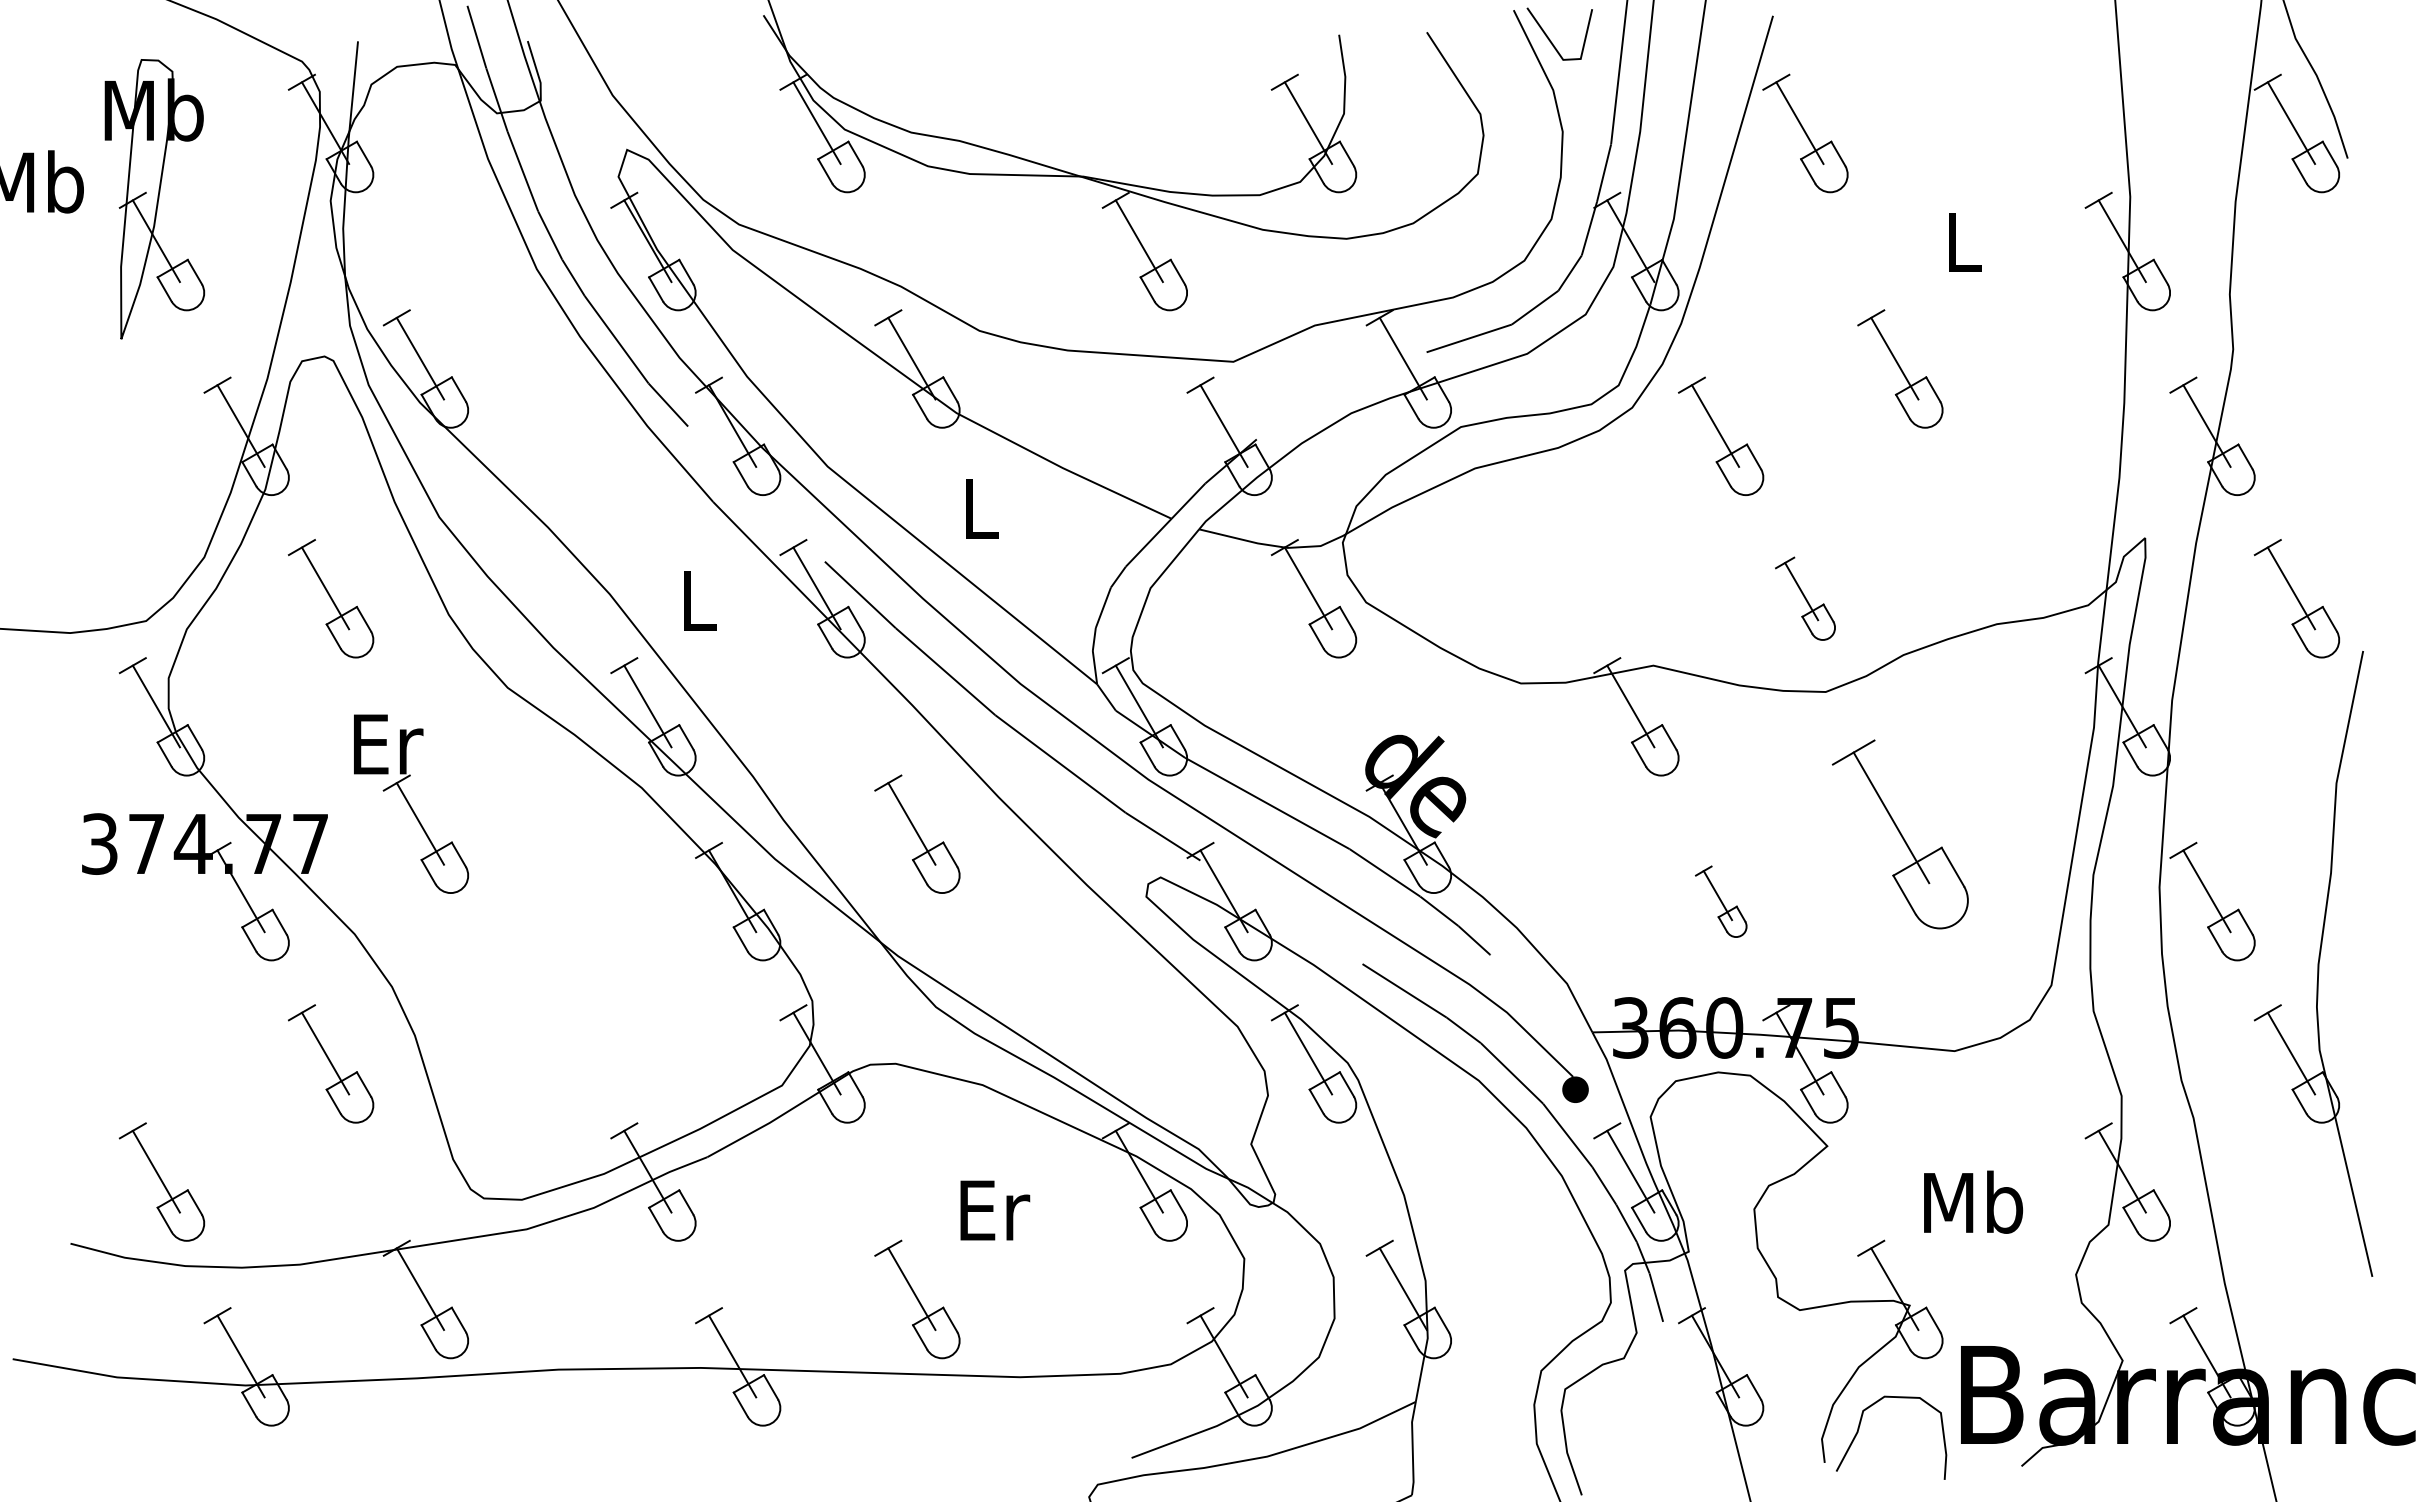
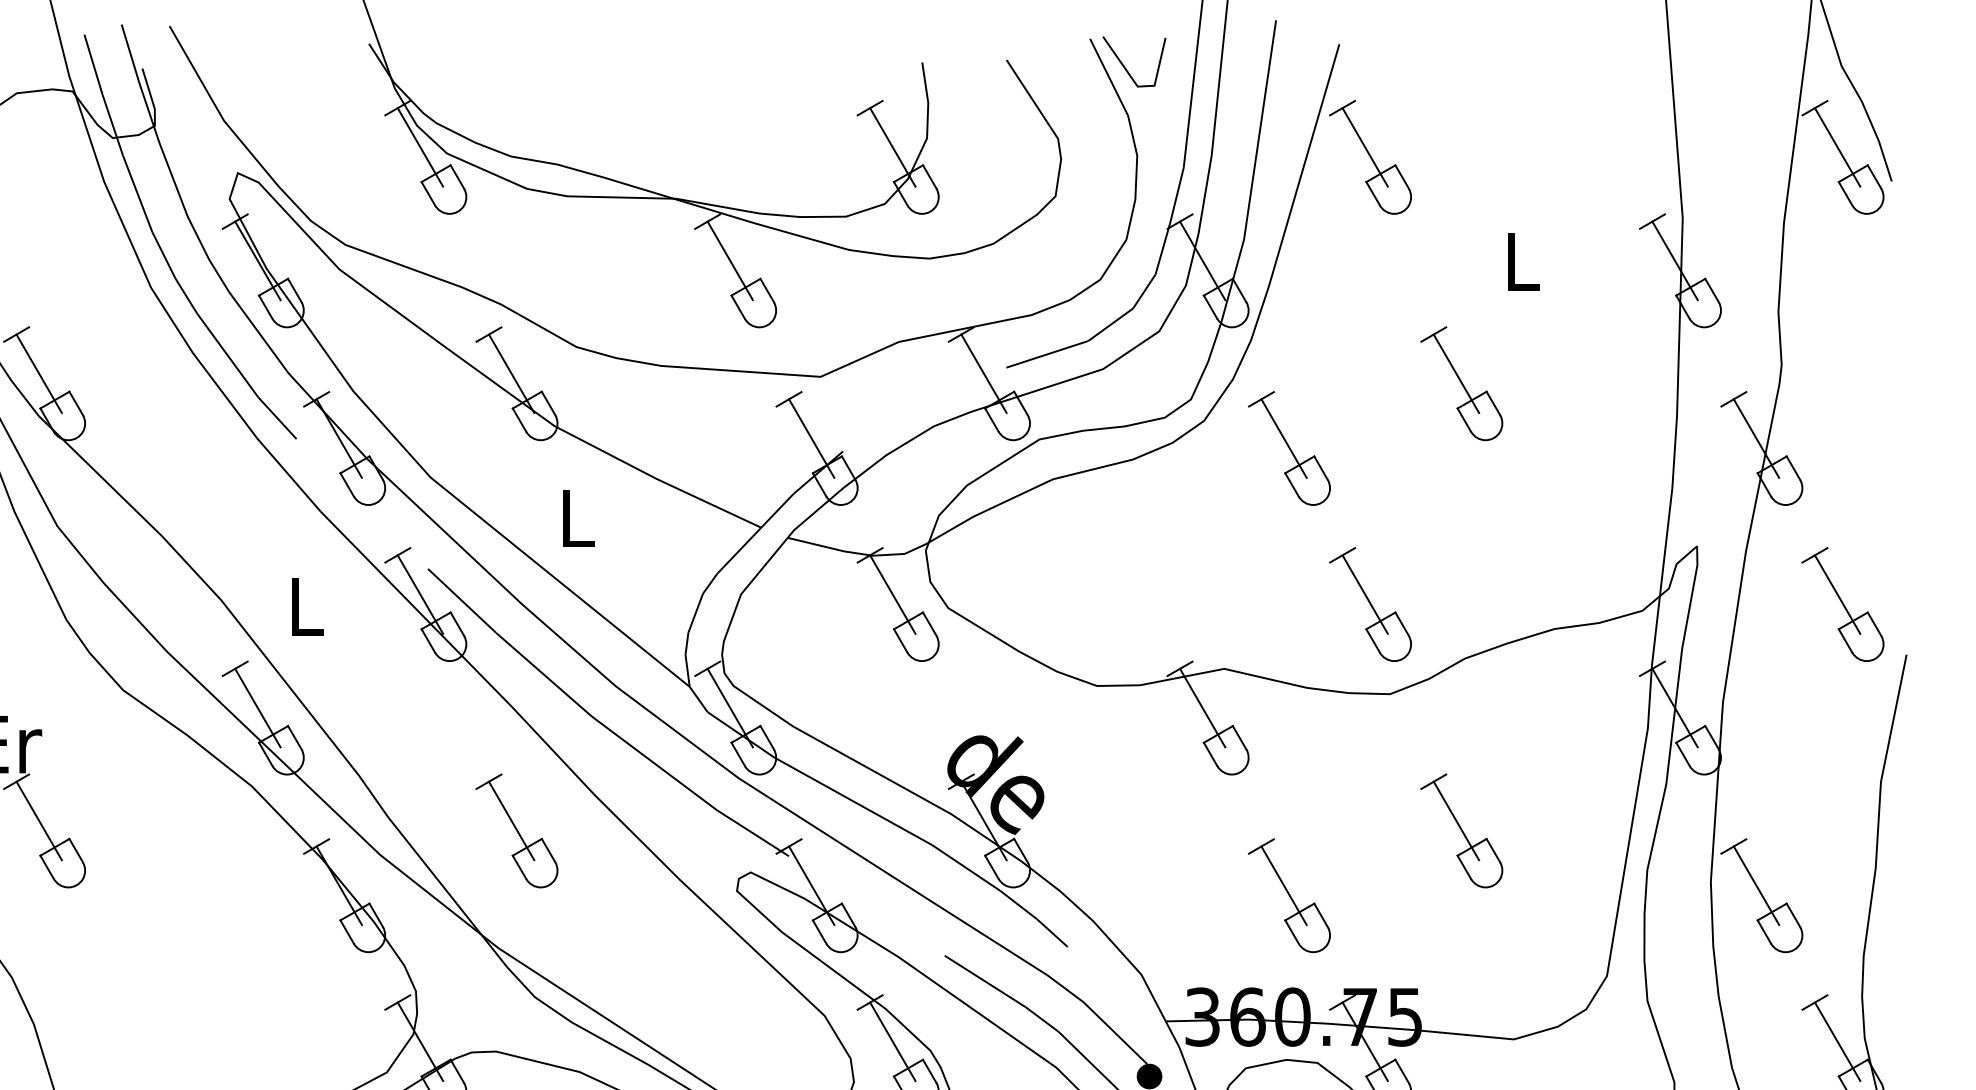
part: (1805, 598) -> (1370, 604), size x1.43
part: (1900, 833) -> (1461, 830), size x0.62
part: (1721, 901) -> (1289, 895), size x1.67

